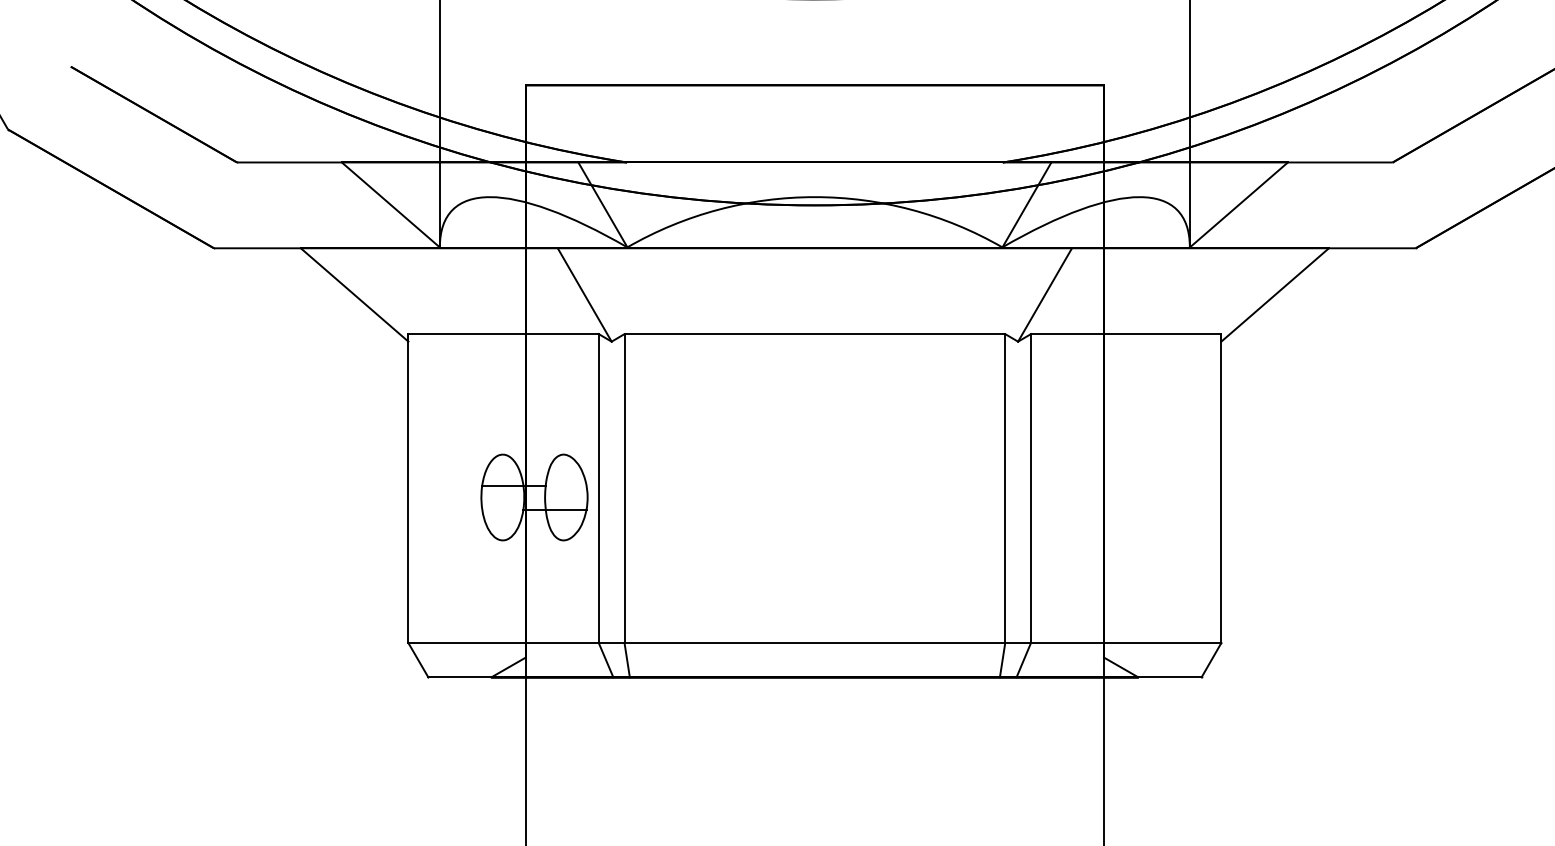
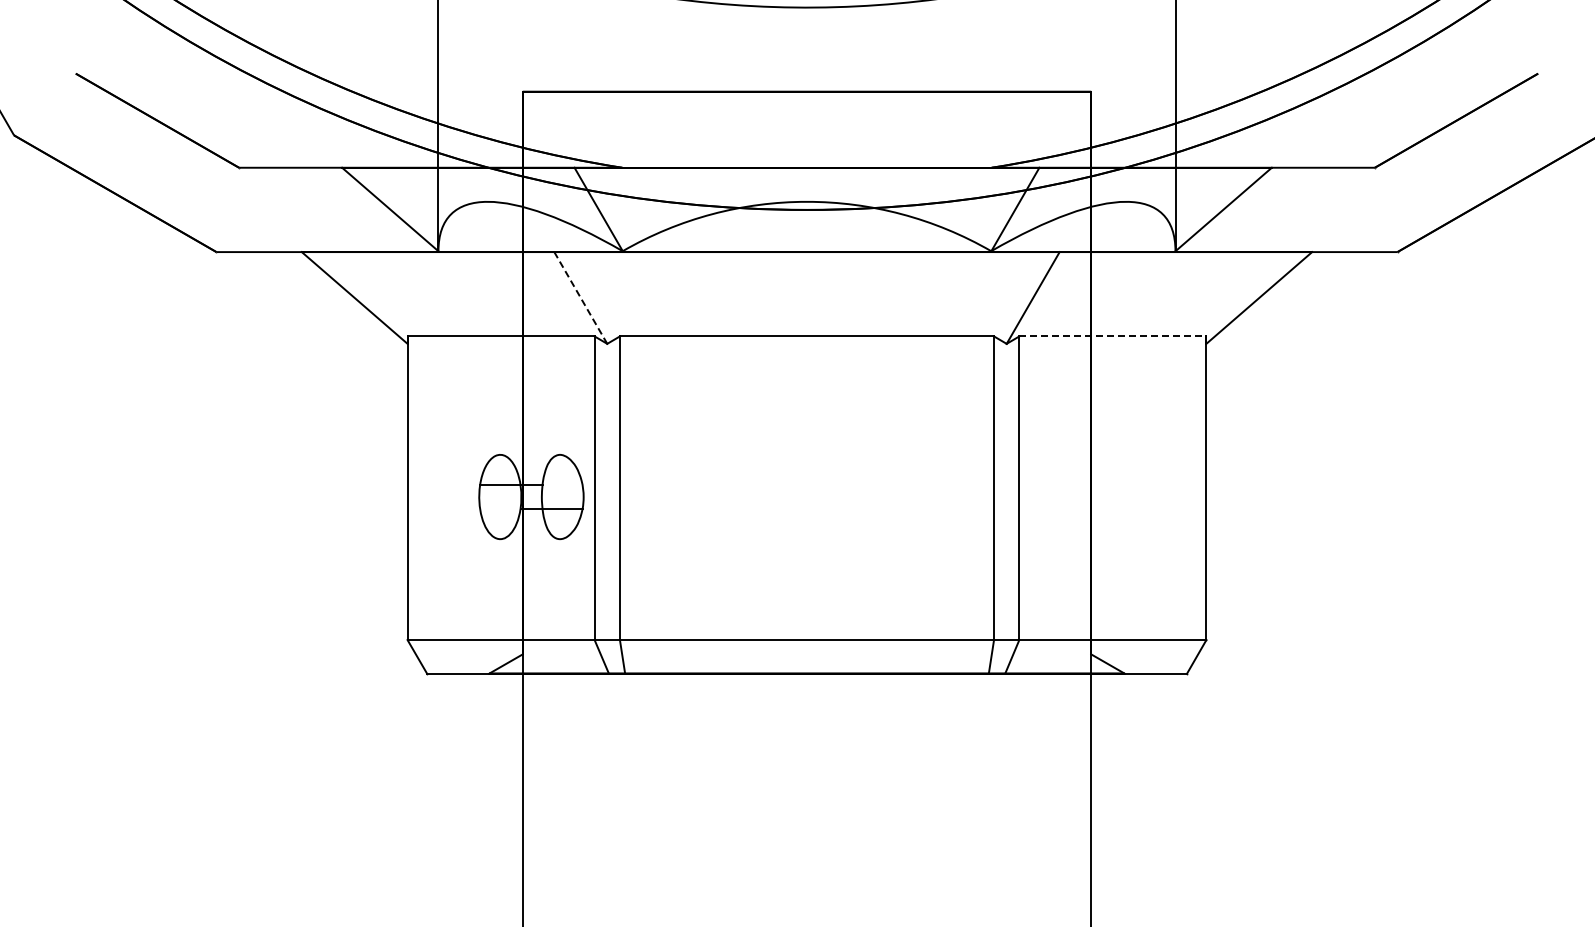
line: (584, 294) -> (580, 297), solid -> dashed
line: (1125, 334) -> (1112, 336), solid -> dashed

